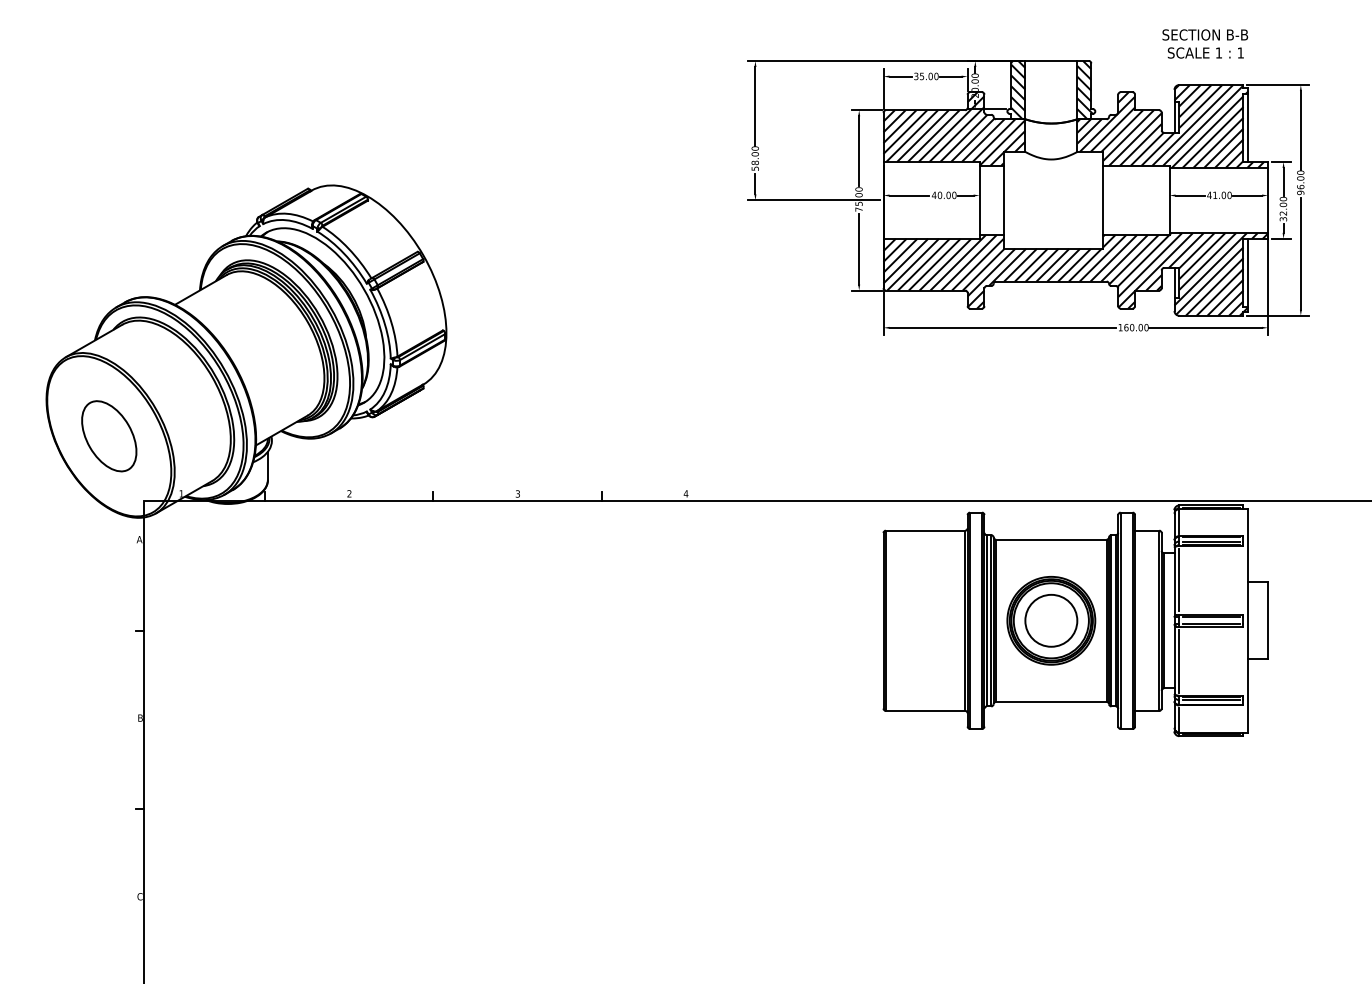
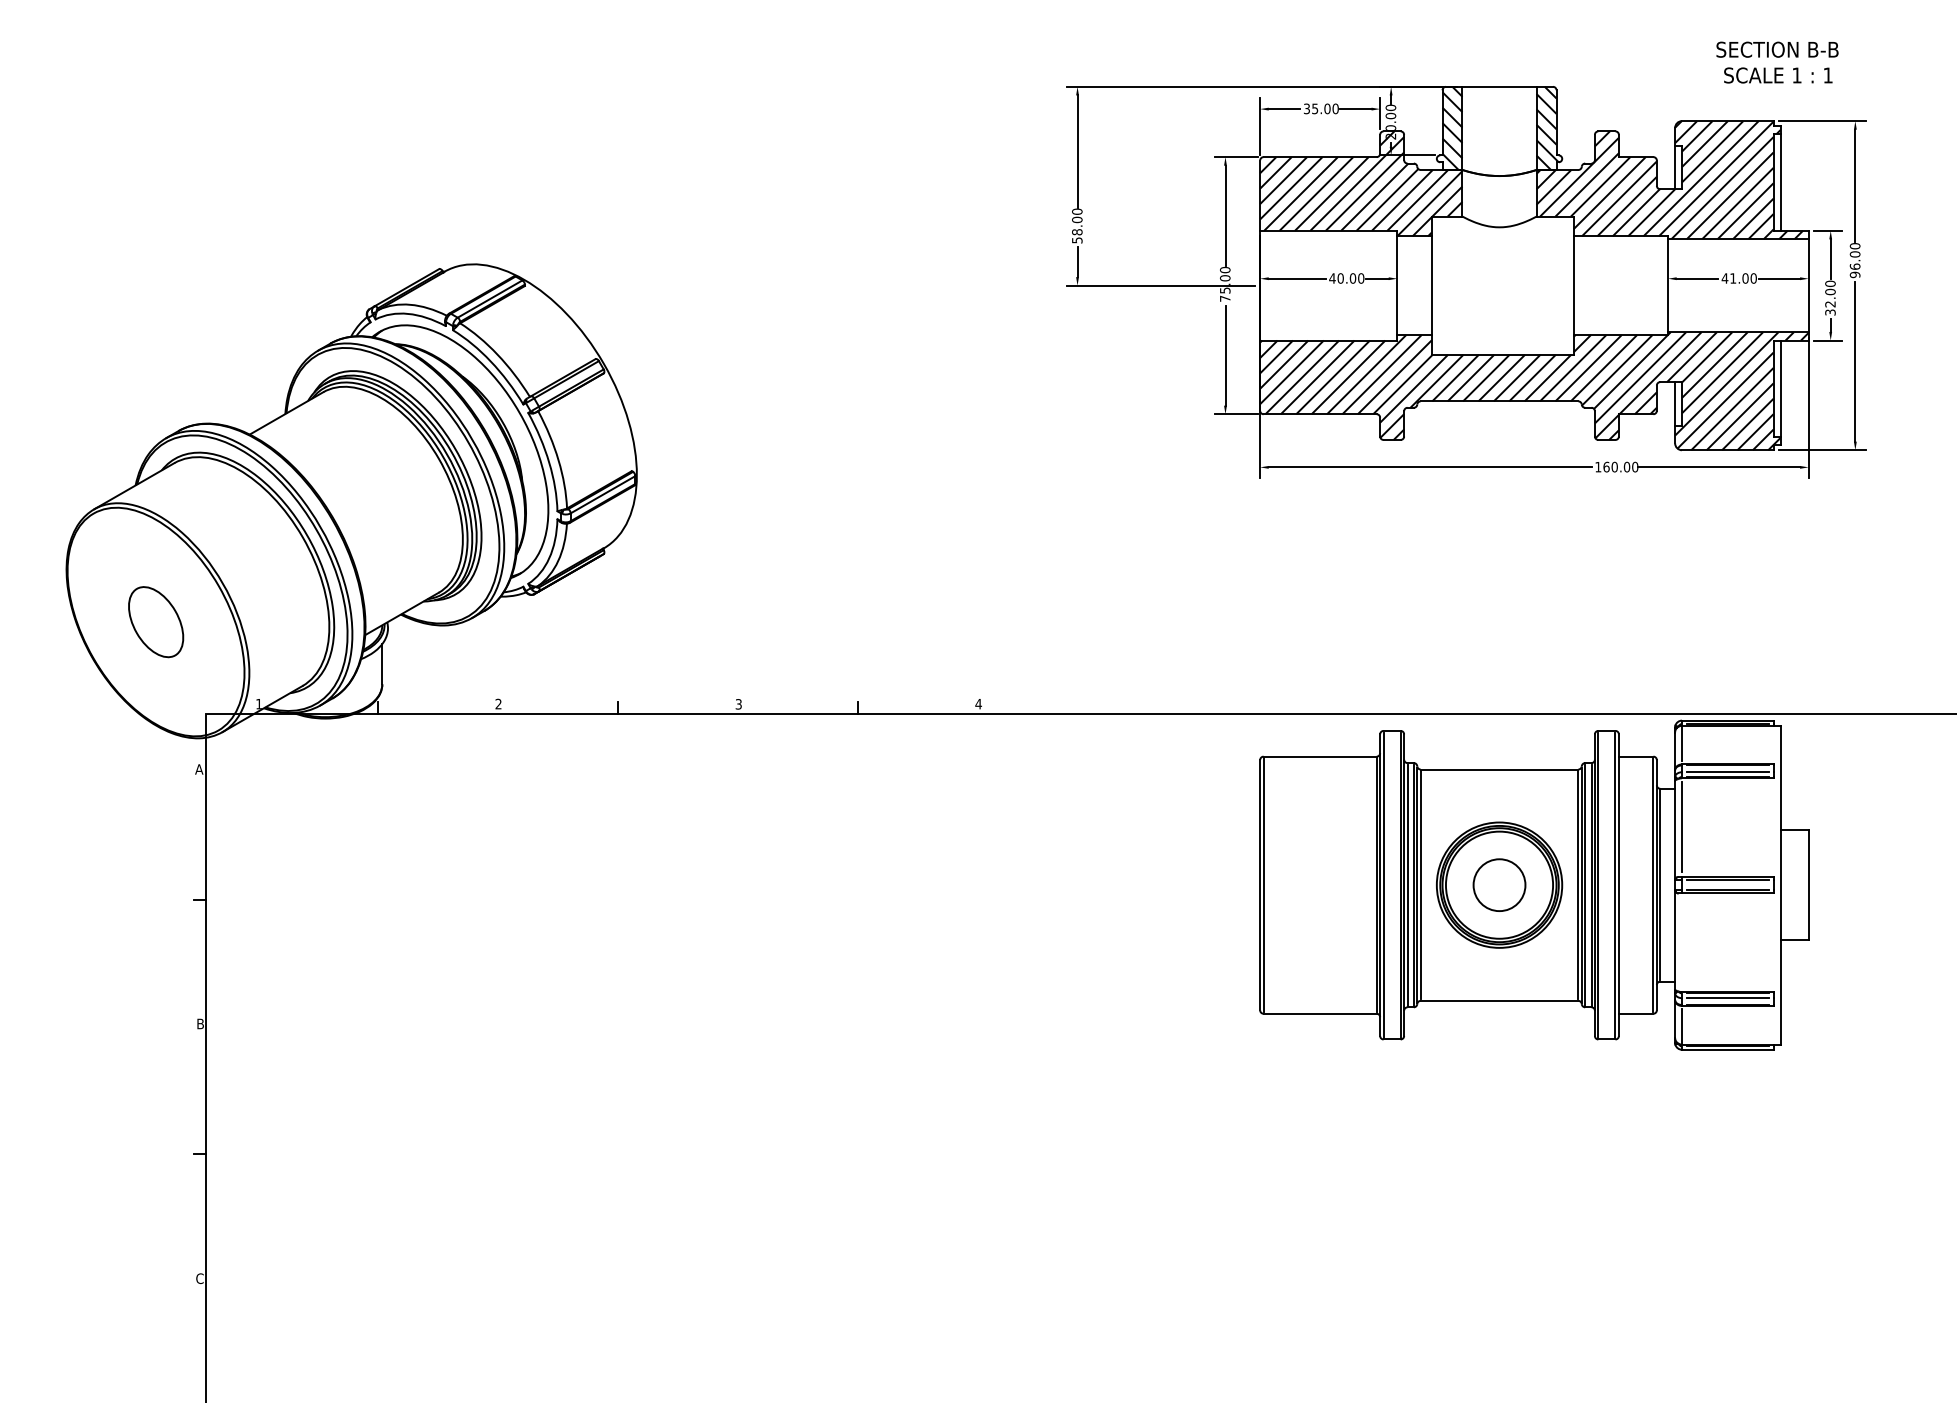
text: (1205, 43) -> (1777, 61), moved
part: (109, 436) -> (156, 622), size x0.7
circle: (1051, 620) -> (1499, 884), size x0.7
line: (1179, 661) -> (1682, 943), removed

